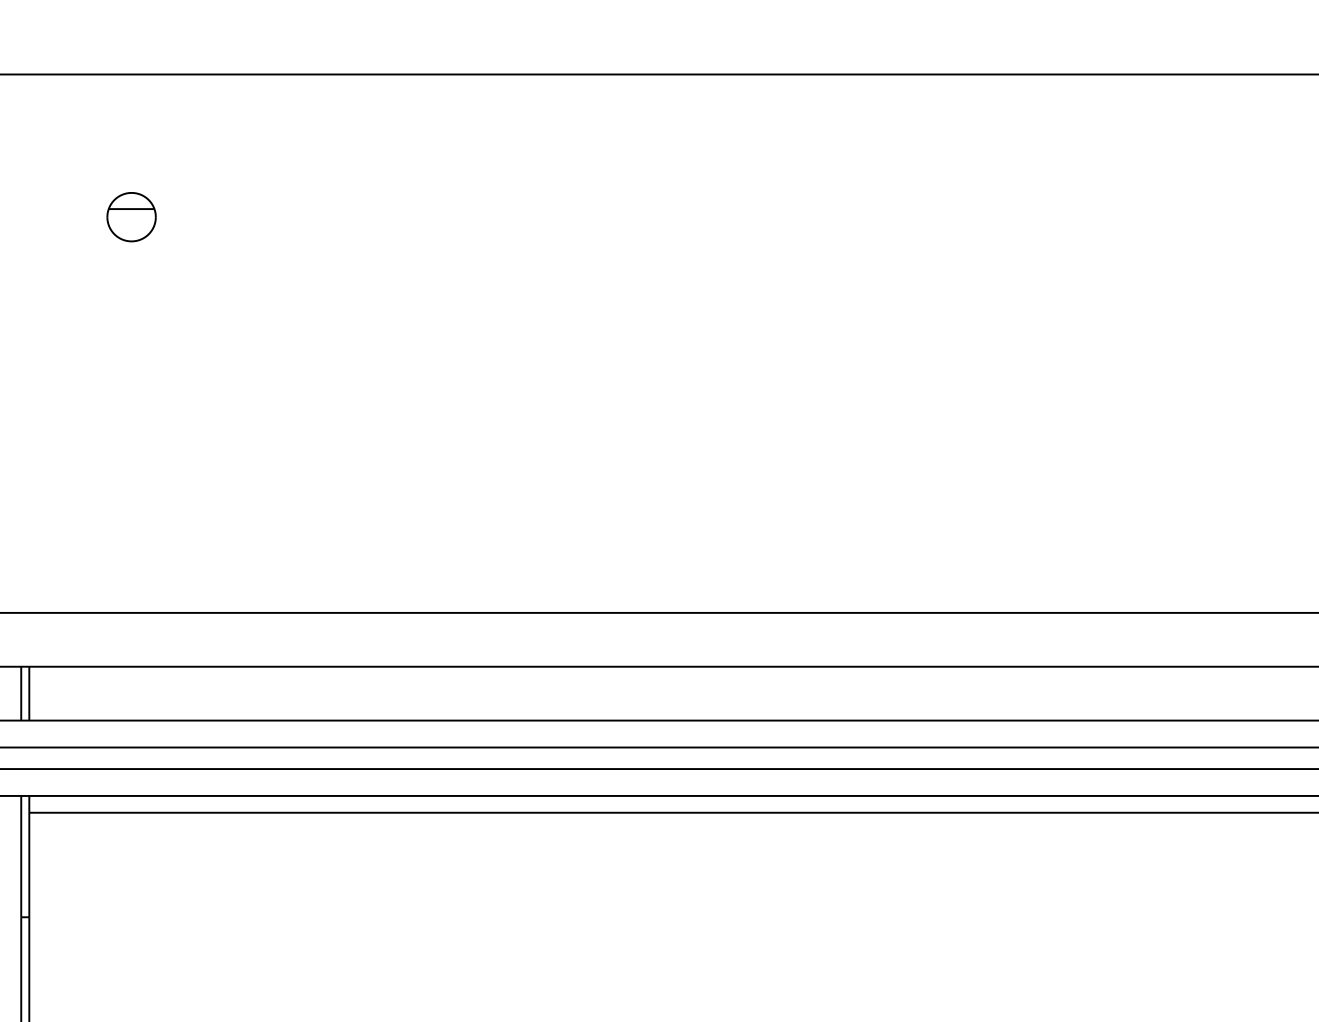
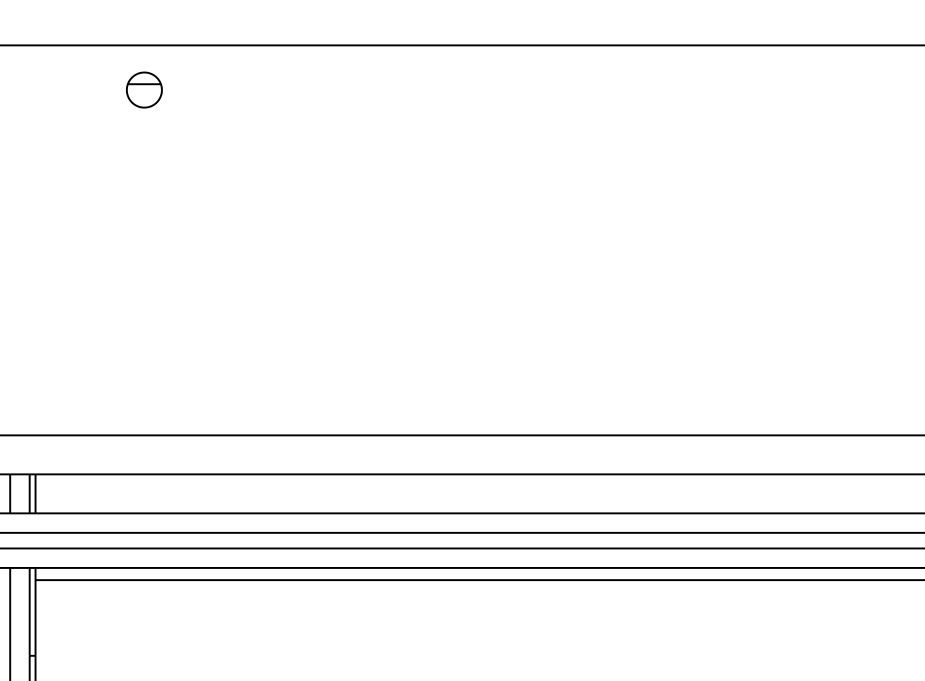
part: (131, 217) -> (144, 90), moved

